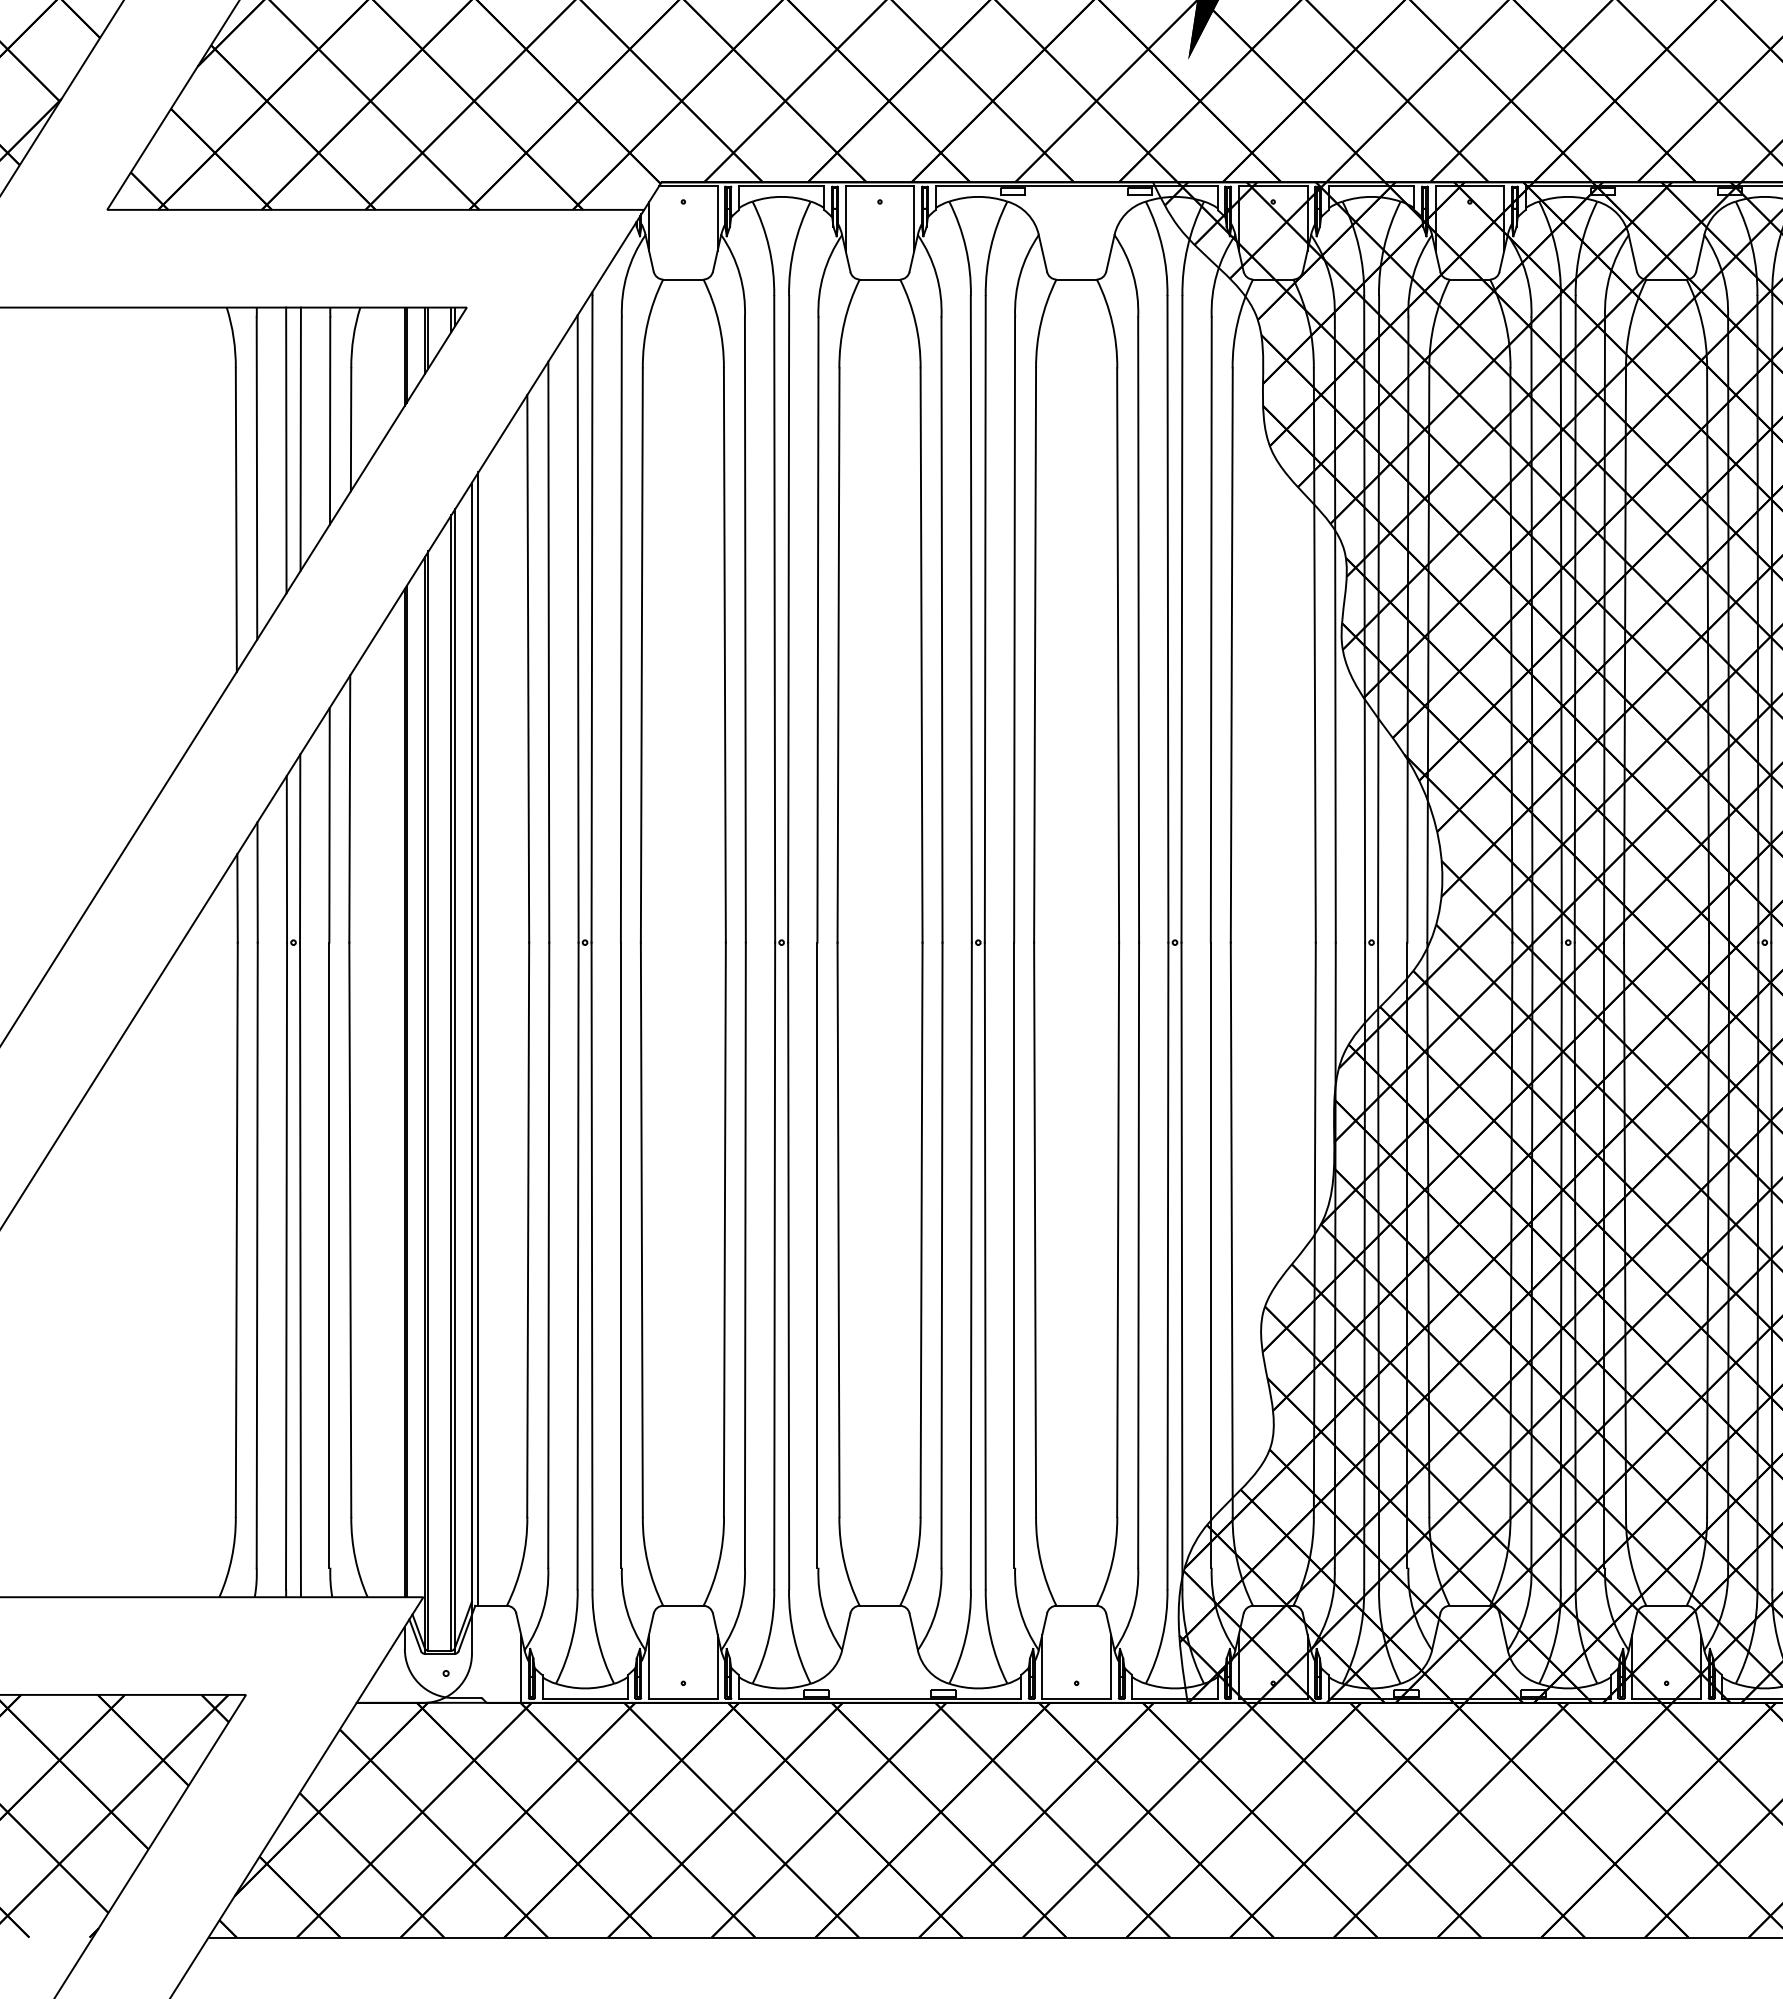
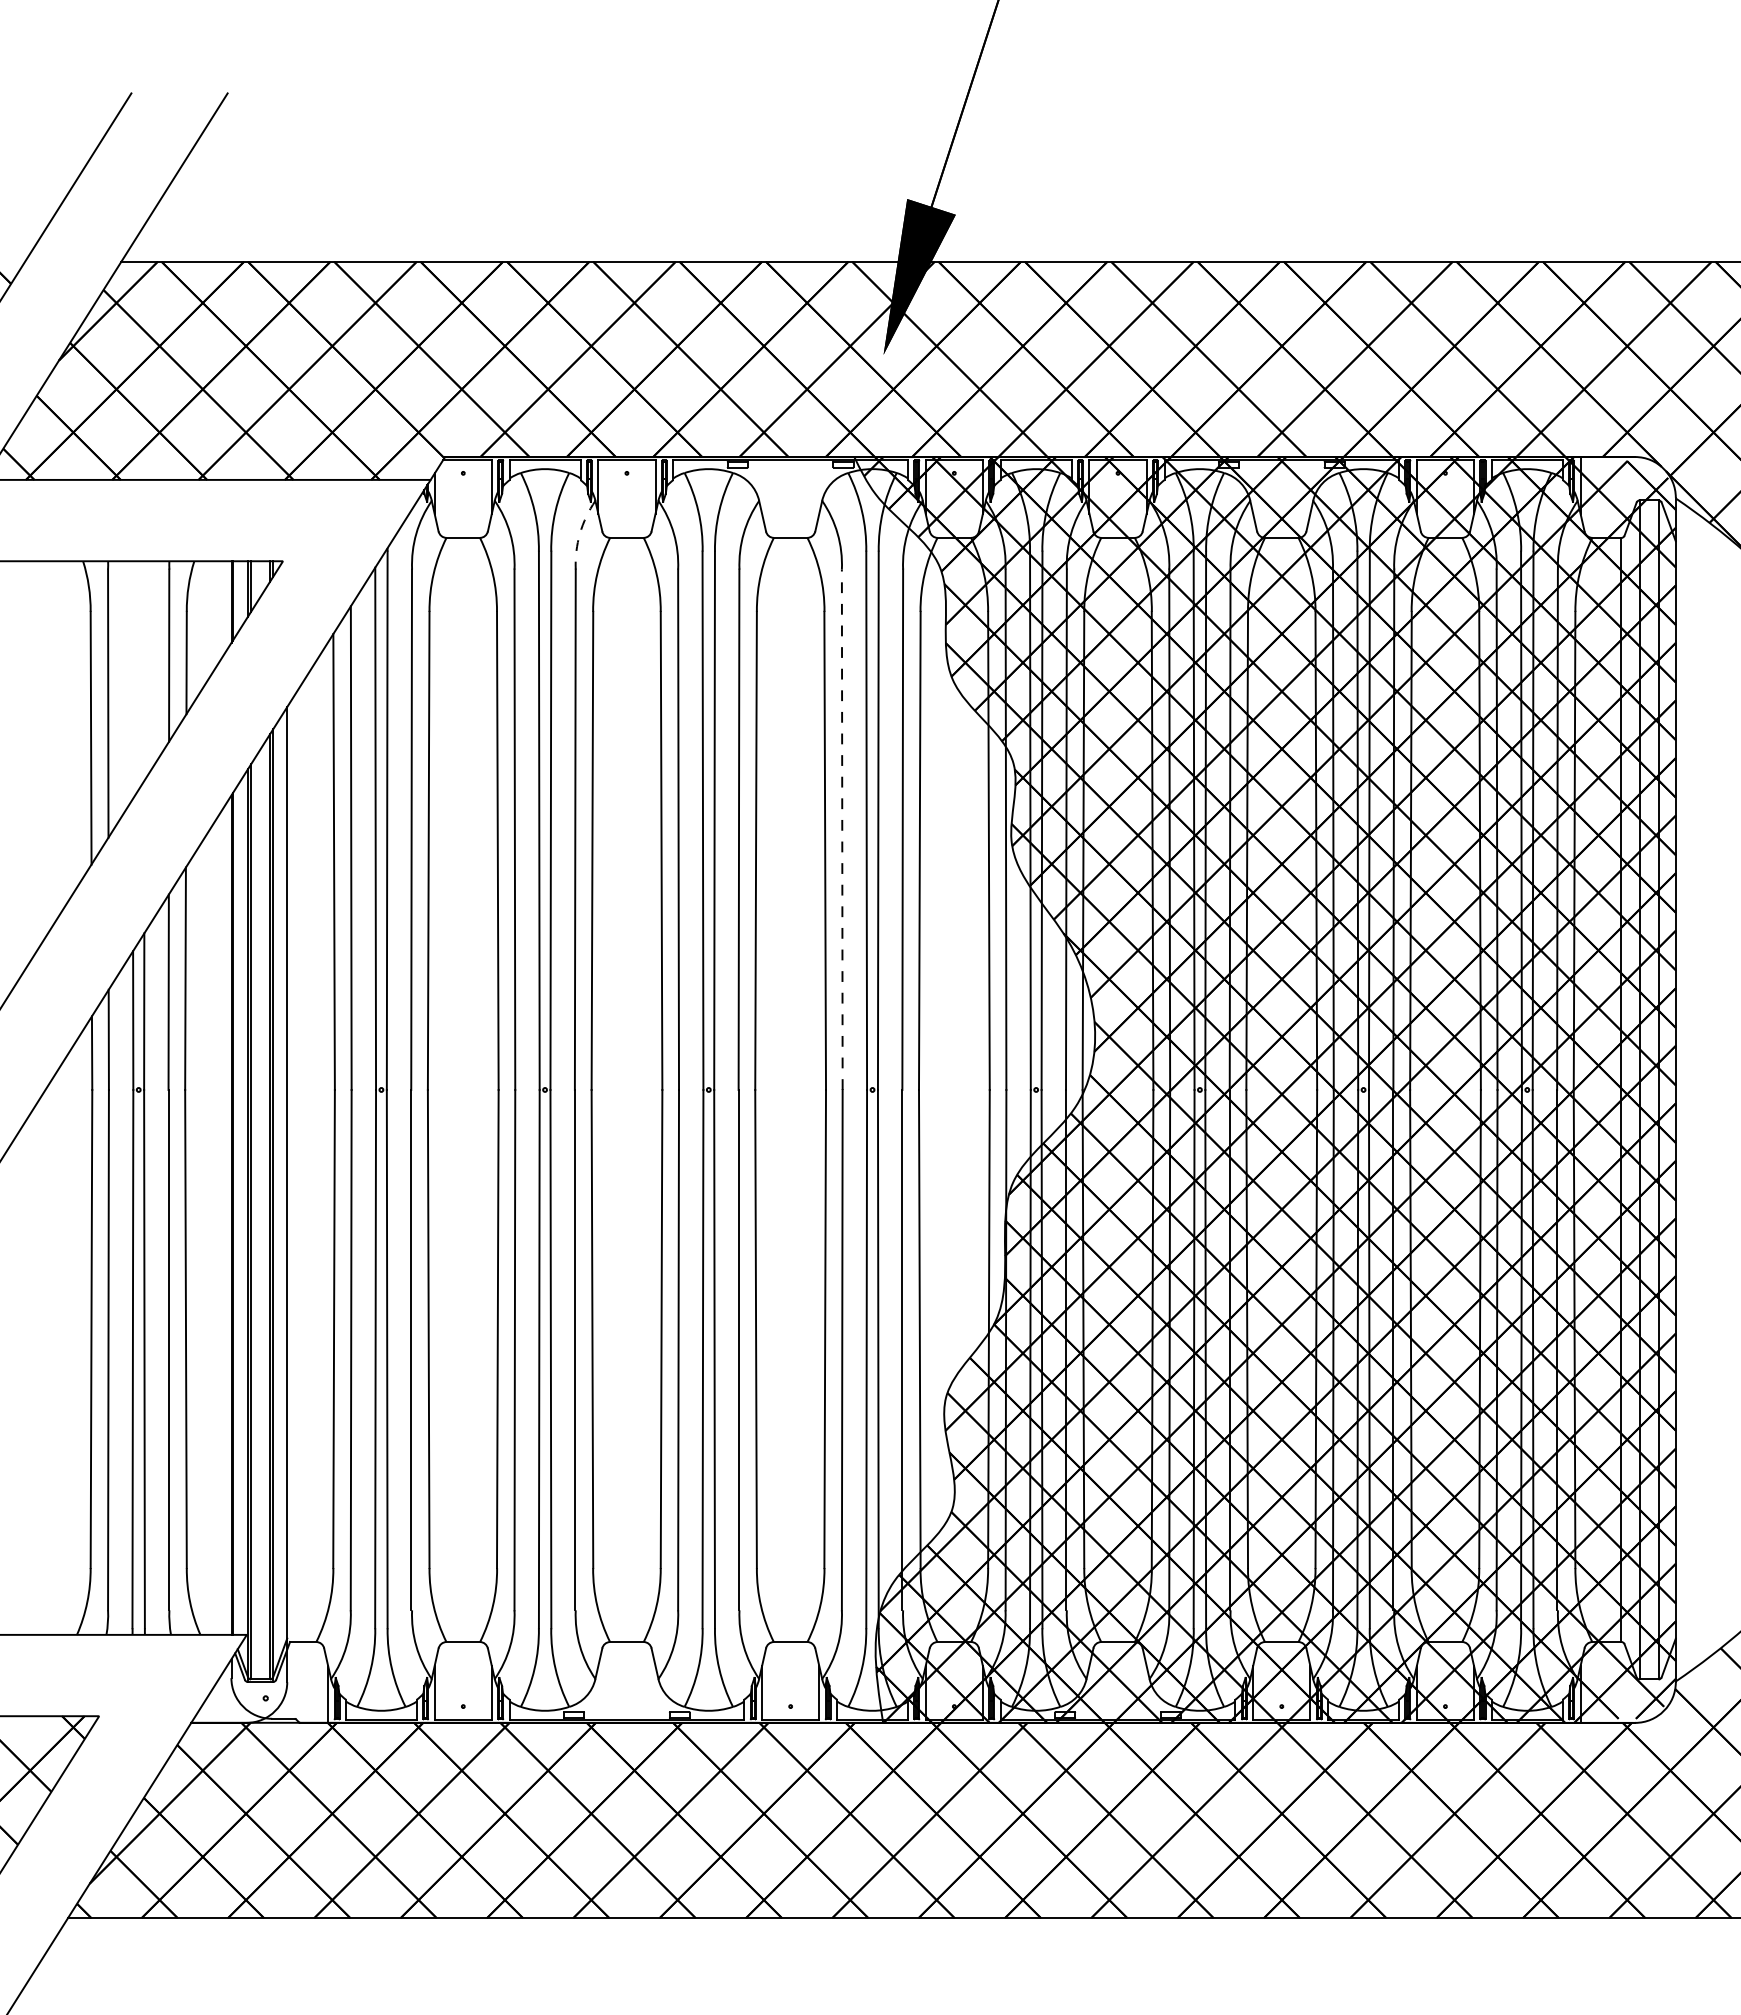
arc: (824, 274) -> (580, 533), solid -> dashed
line: (300, 438) -> (144, 670), removed
line: (286, 450) -> (132, 680), removed
line: (1138, 629) -> (842, 829), solid -> dashed
line: (478, 1039) -> (292, 1170), removed

